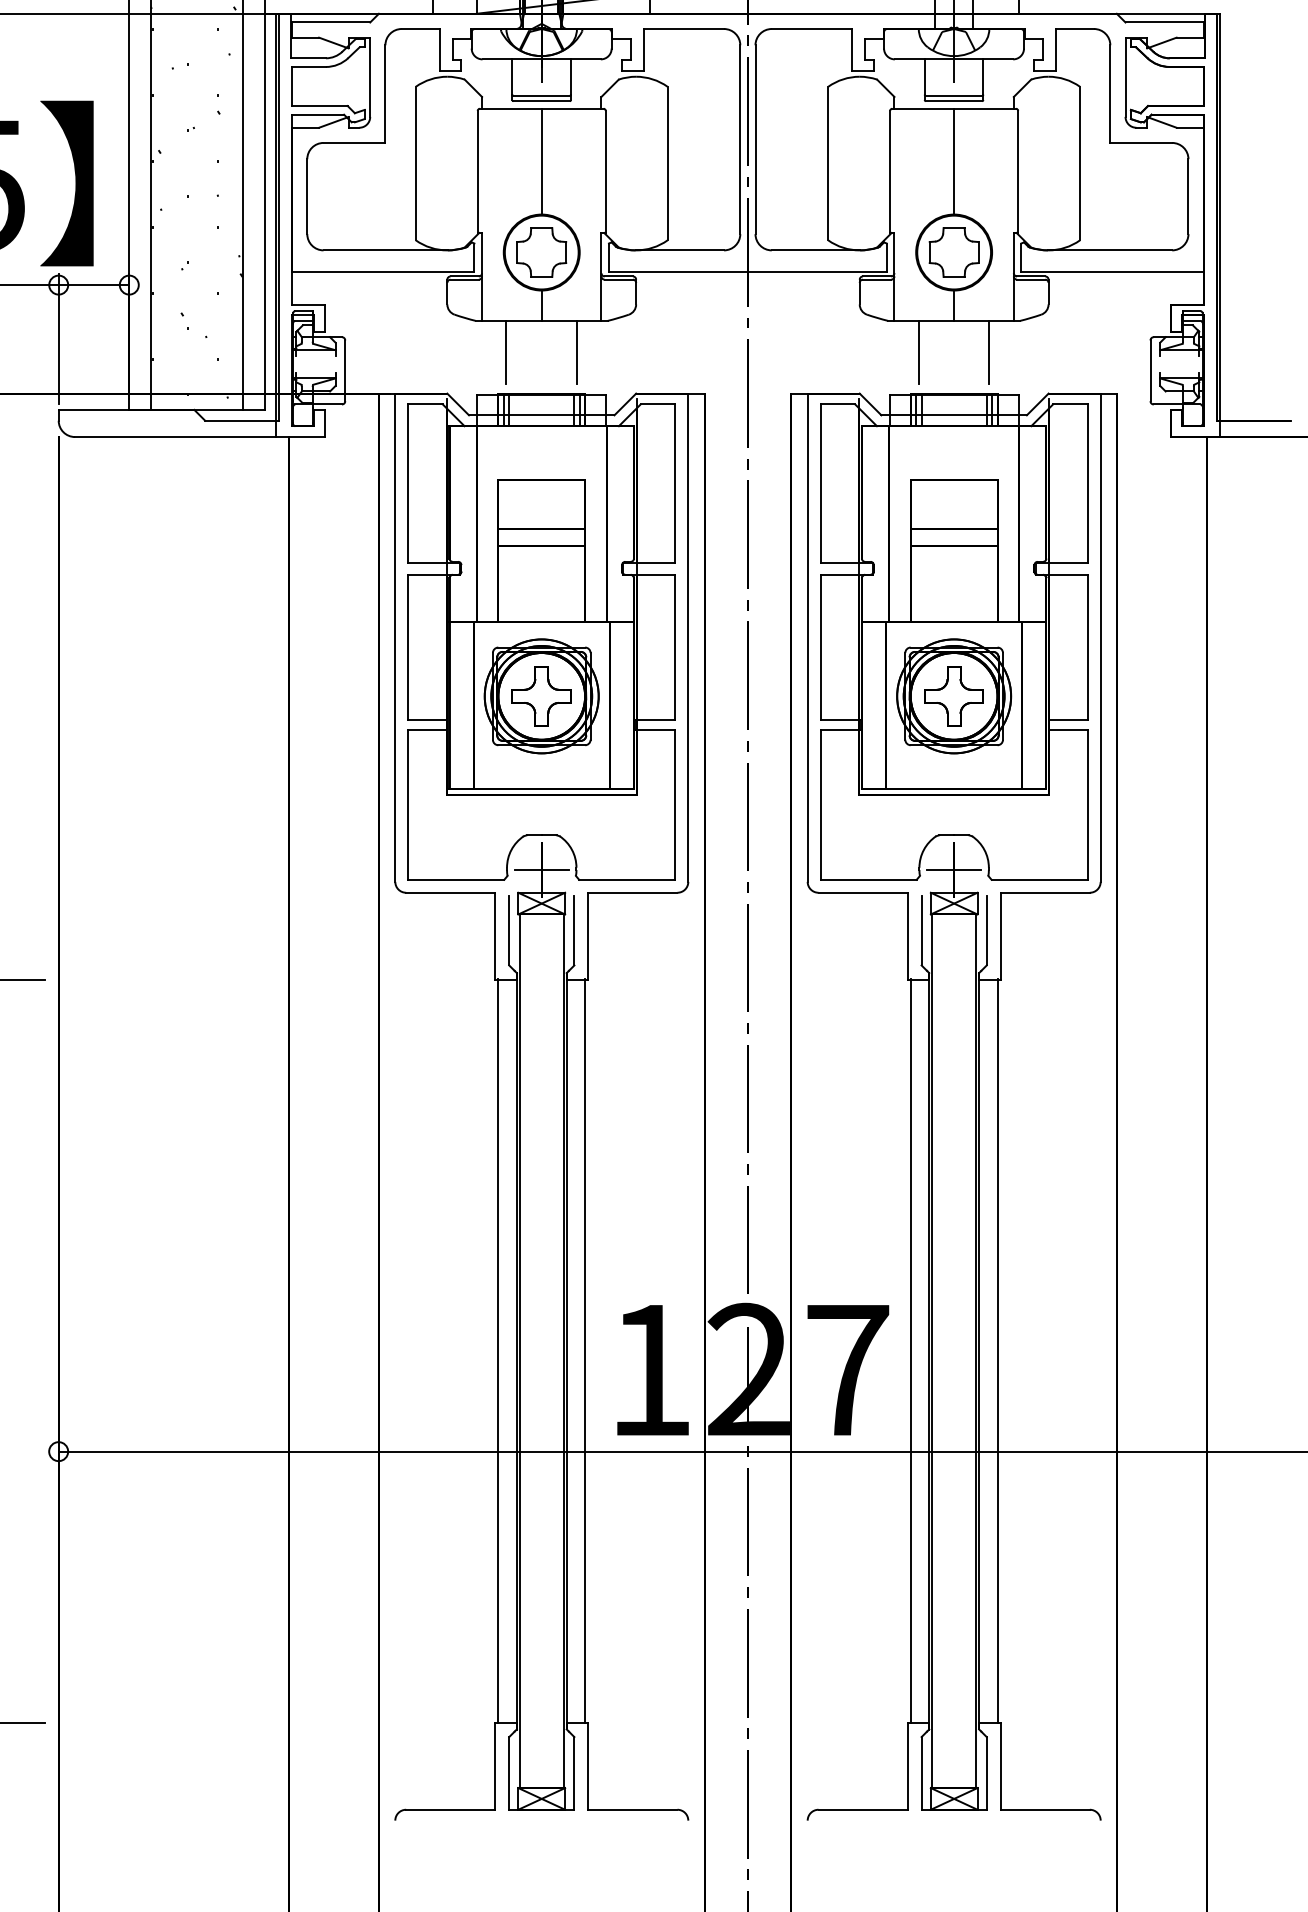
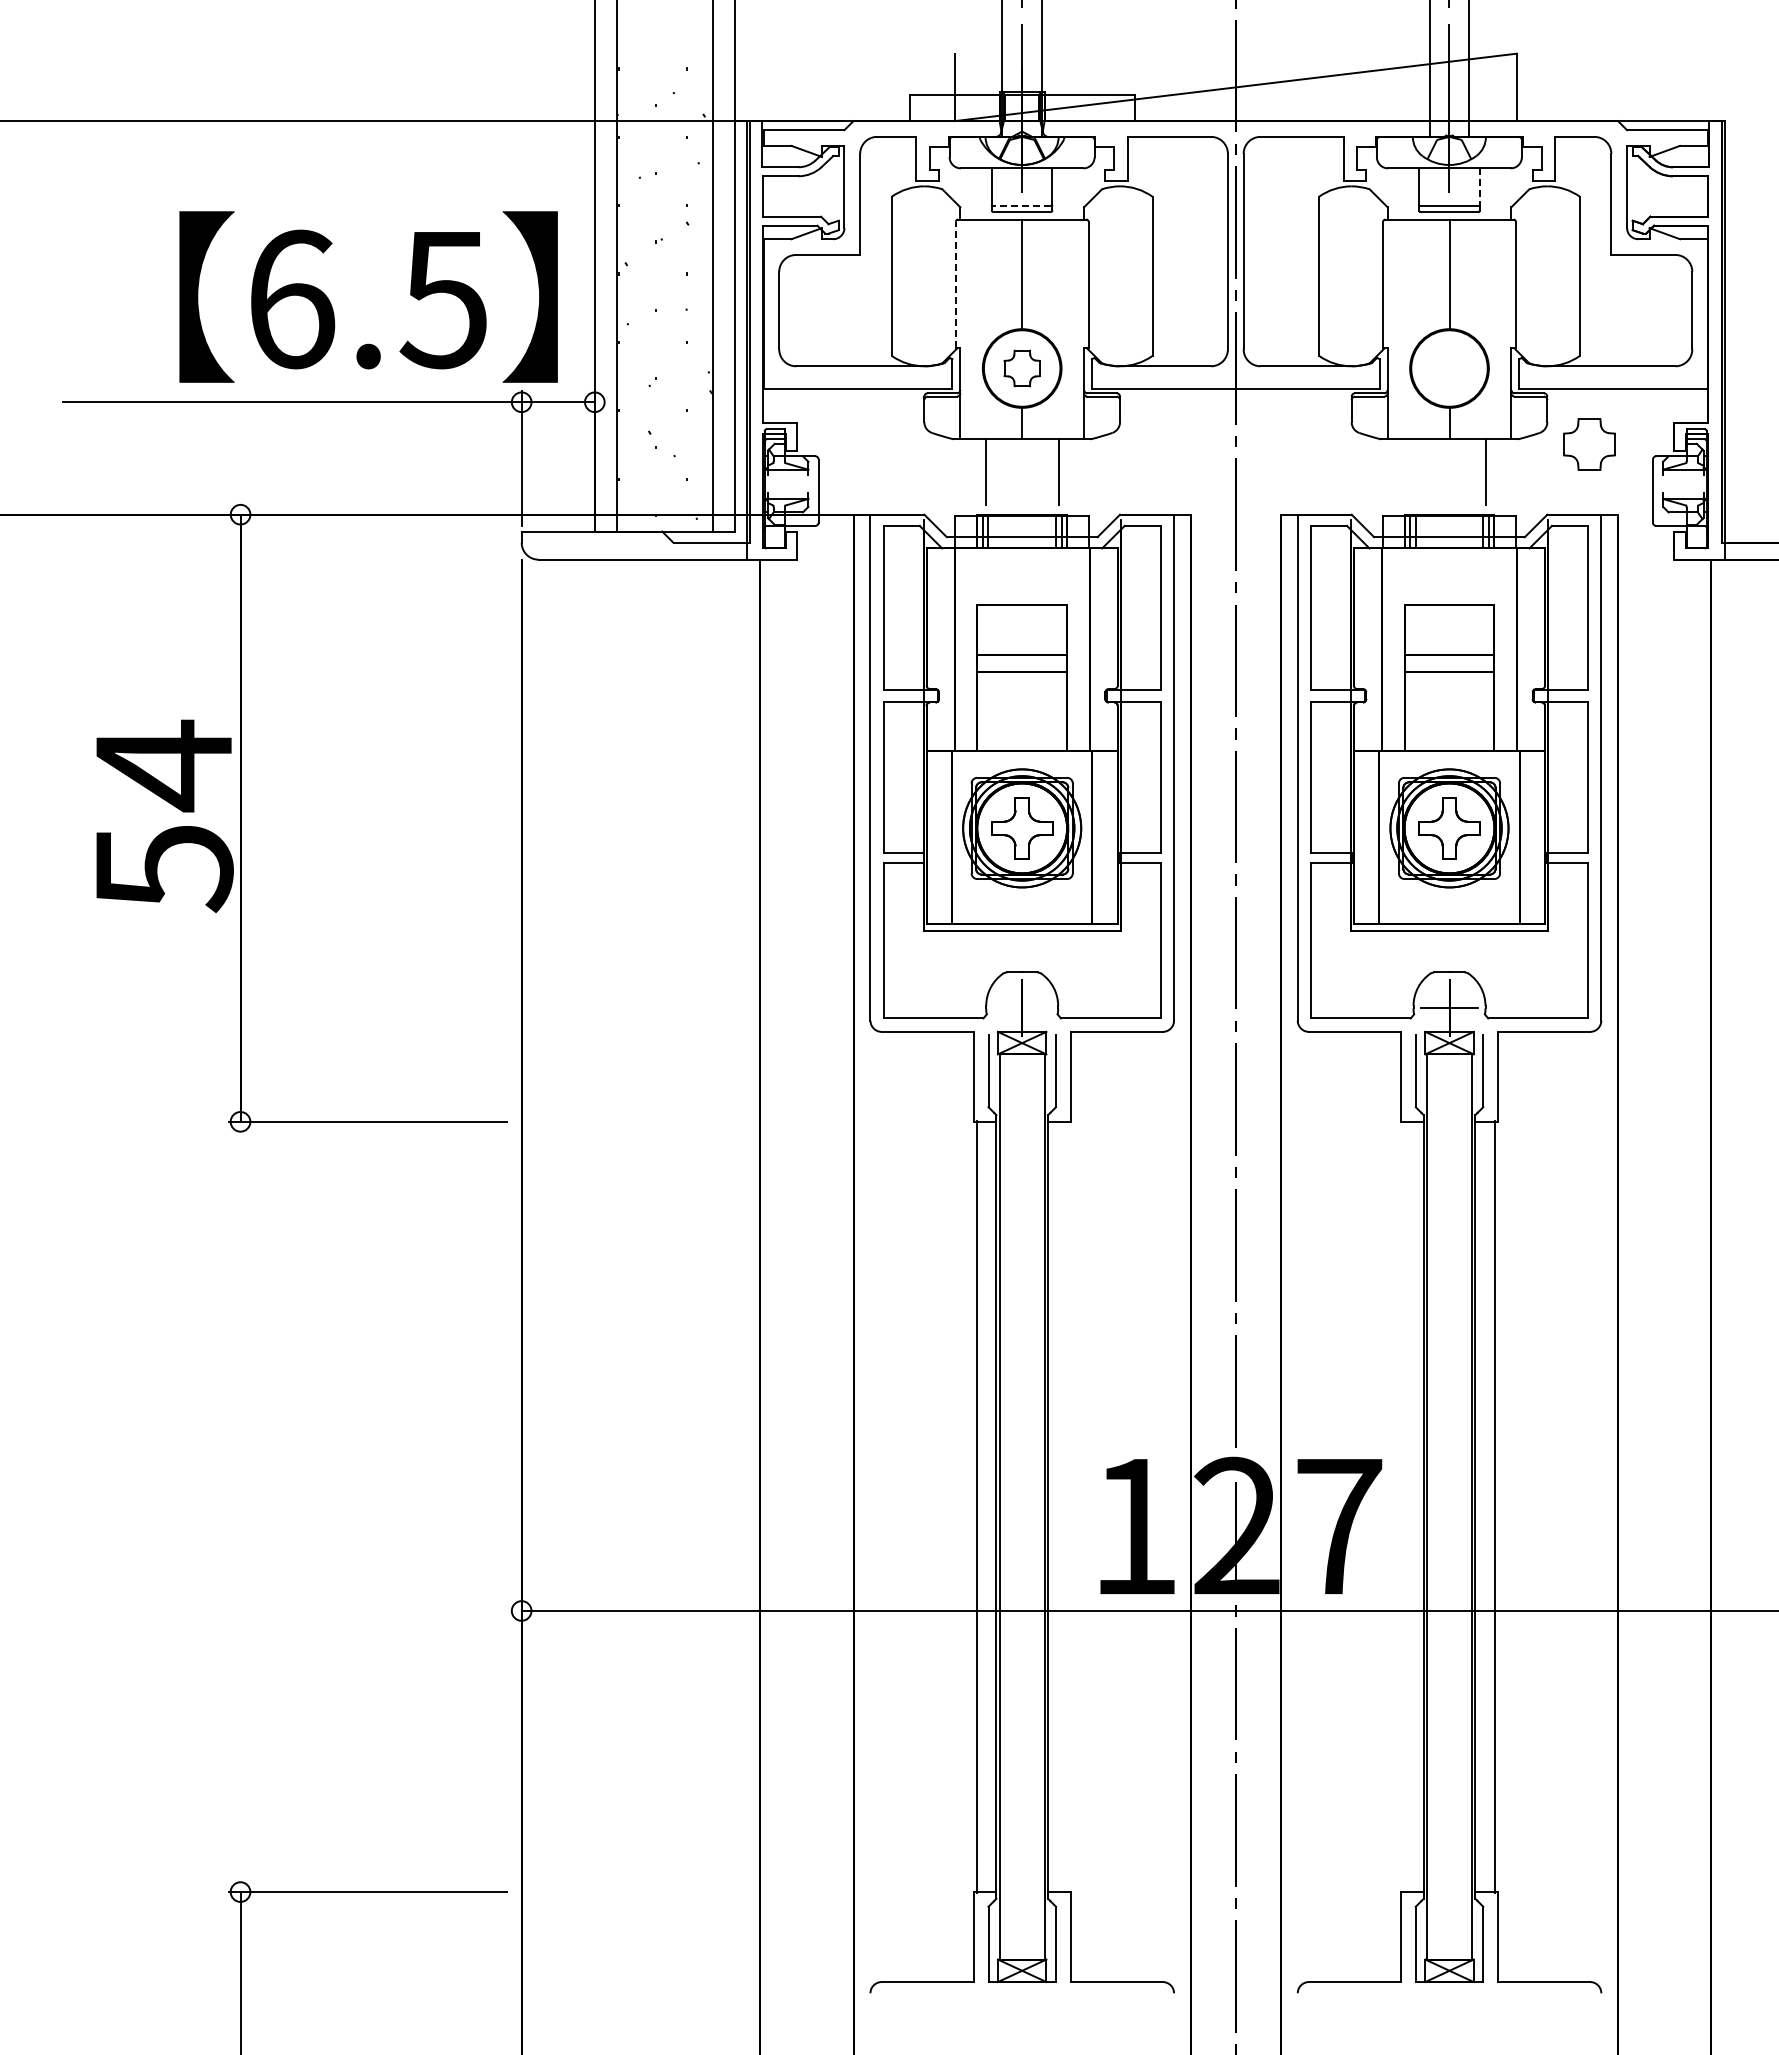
line: (983, 77) -> (1479, 187), solid -> dashed
line: (541, 96) -> (1021, 206), solid -> dashed
line: (477, 171) -> (955, 284), solid -> dashed
part: (542, 252) -> (1022, 368), size x0.7
part: (954, 252) -> (1589, 444), moved
line: (918, 351) -> (1412, 471), removed
line: (542, 870) -> (1022, 1008), removed
line: (585, 1350) -> (1067, 1506), removed
line: (910, 1350) -> (1404, 1506), removed

